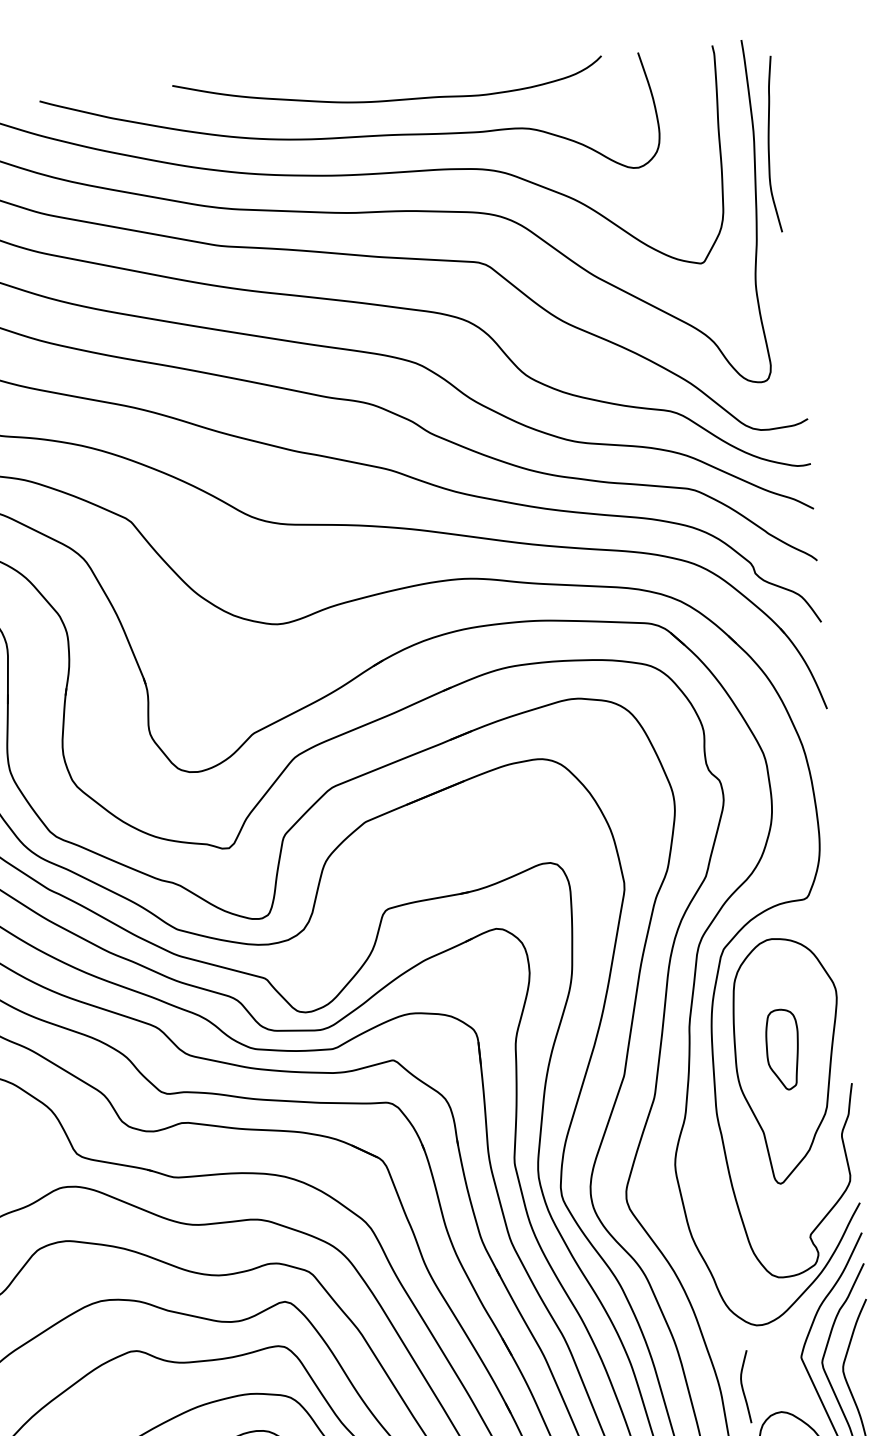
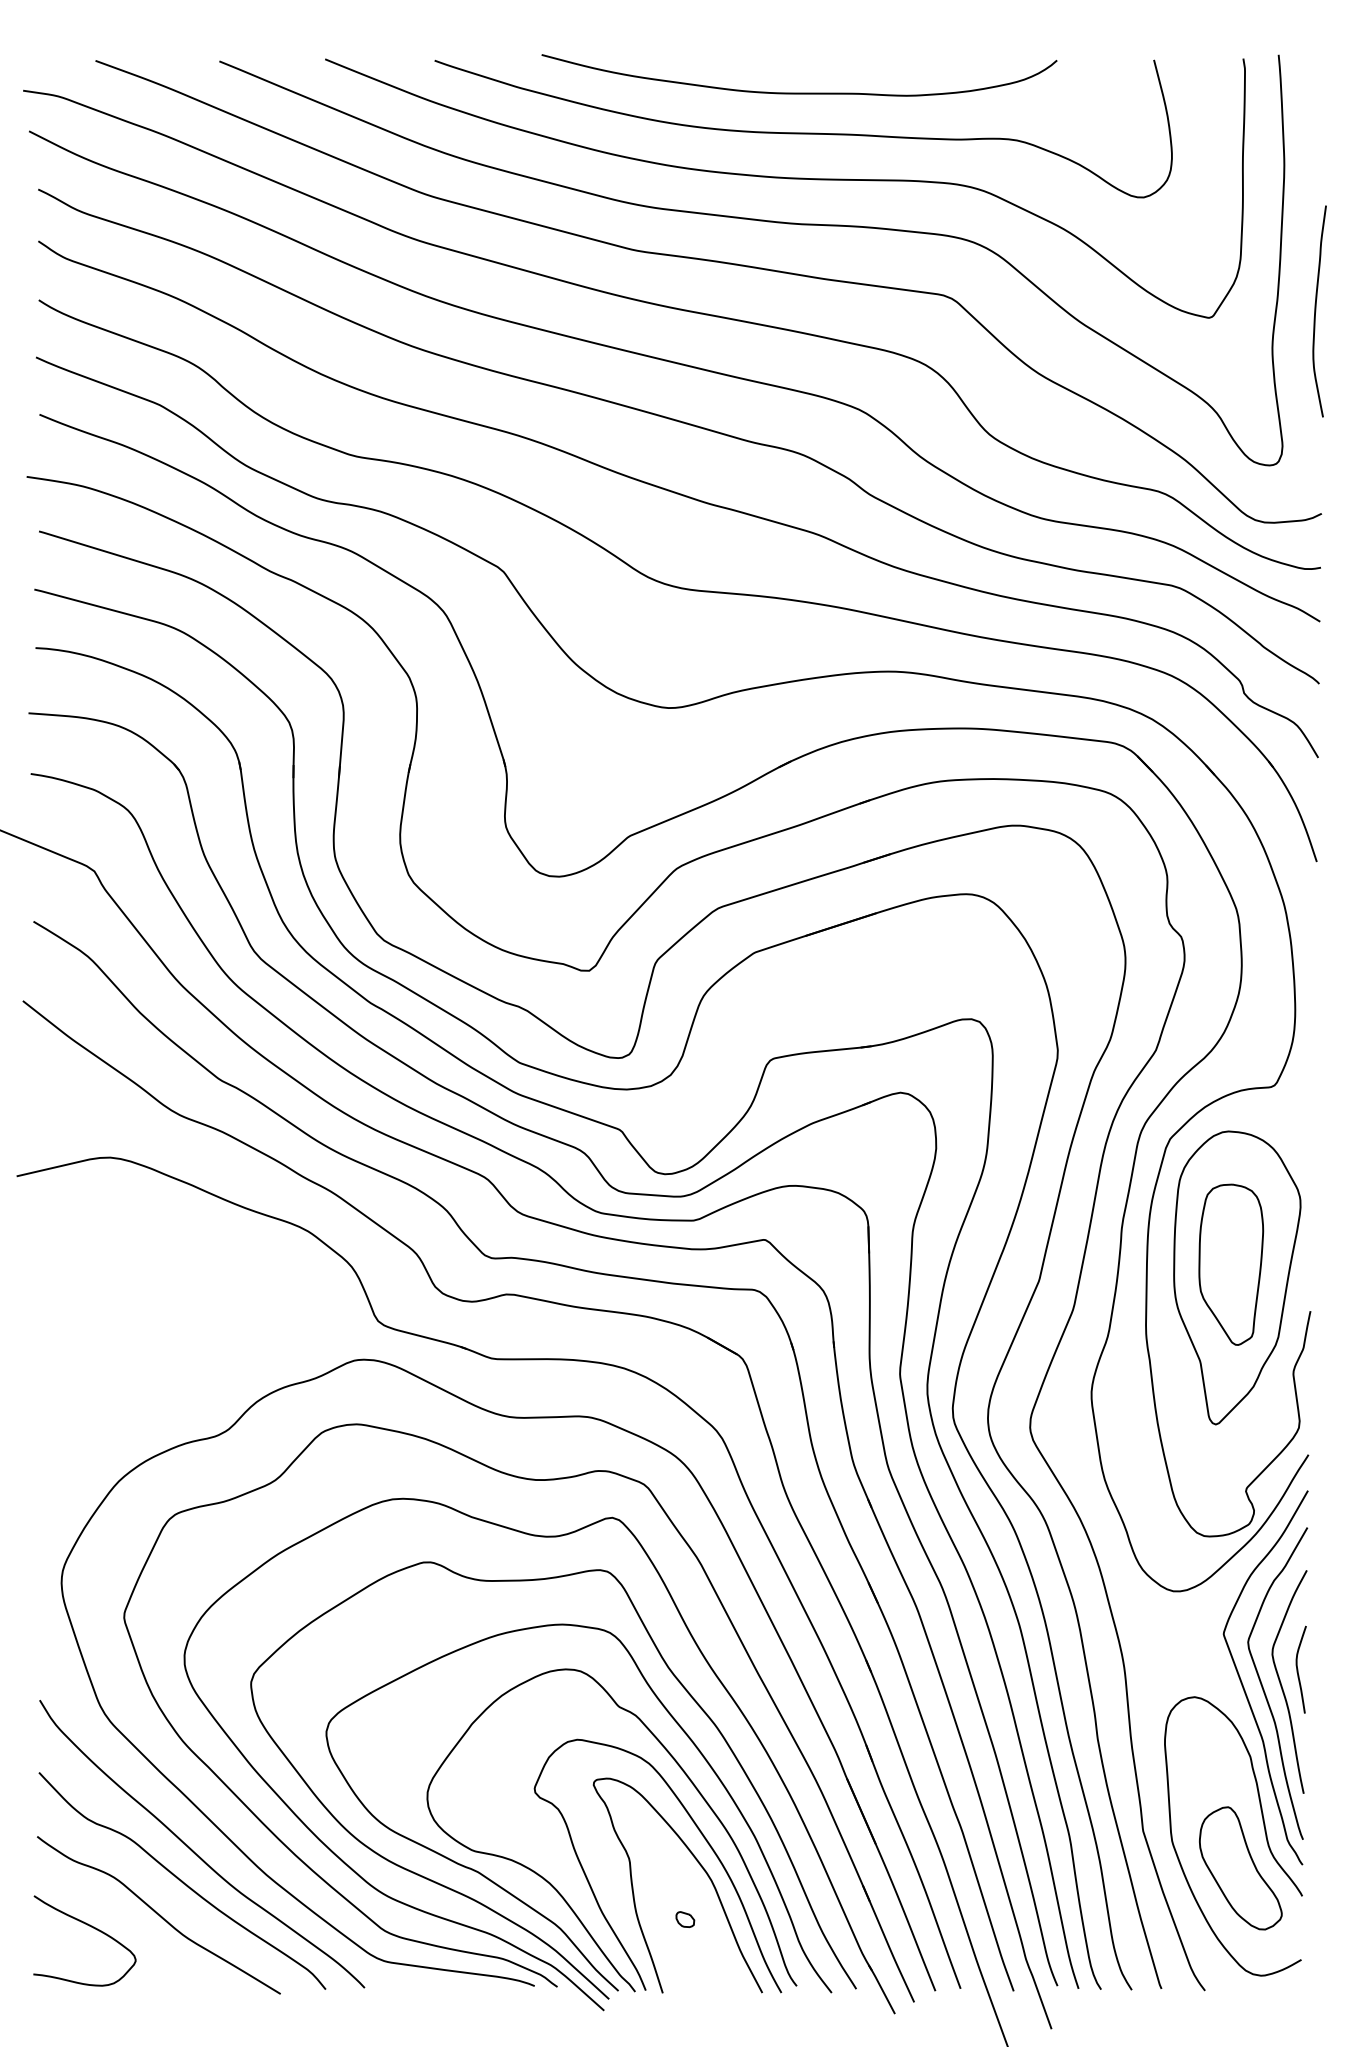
curve: (389, 99) -> (799, 92), moved
curve: (769, 144) -> (1316, 311), moved
part: (783, 1049) -> (1231, 1264), size x1.67
curve: (743, 1386) -> (1298, 1669), moved

